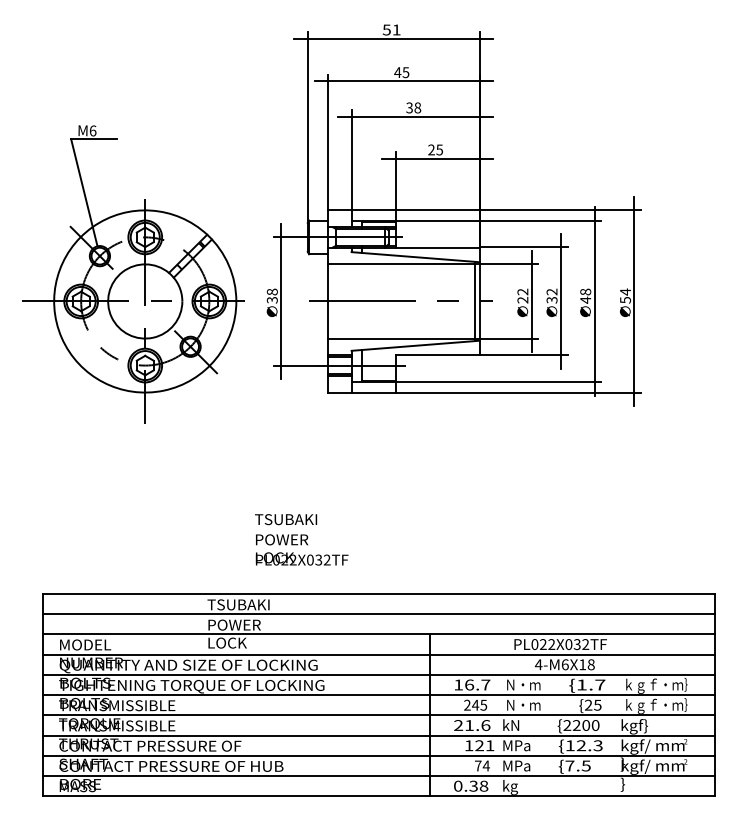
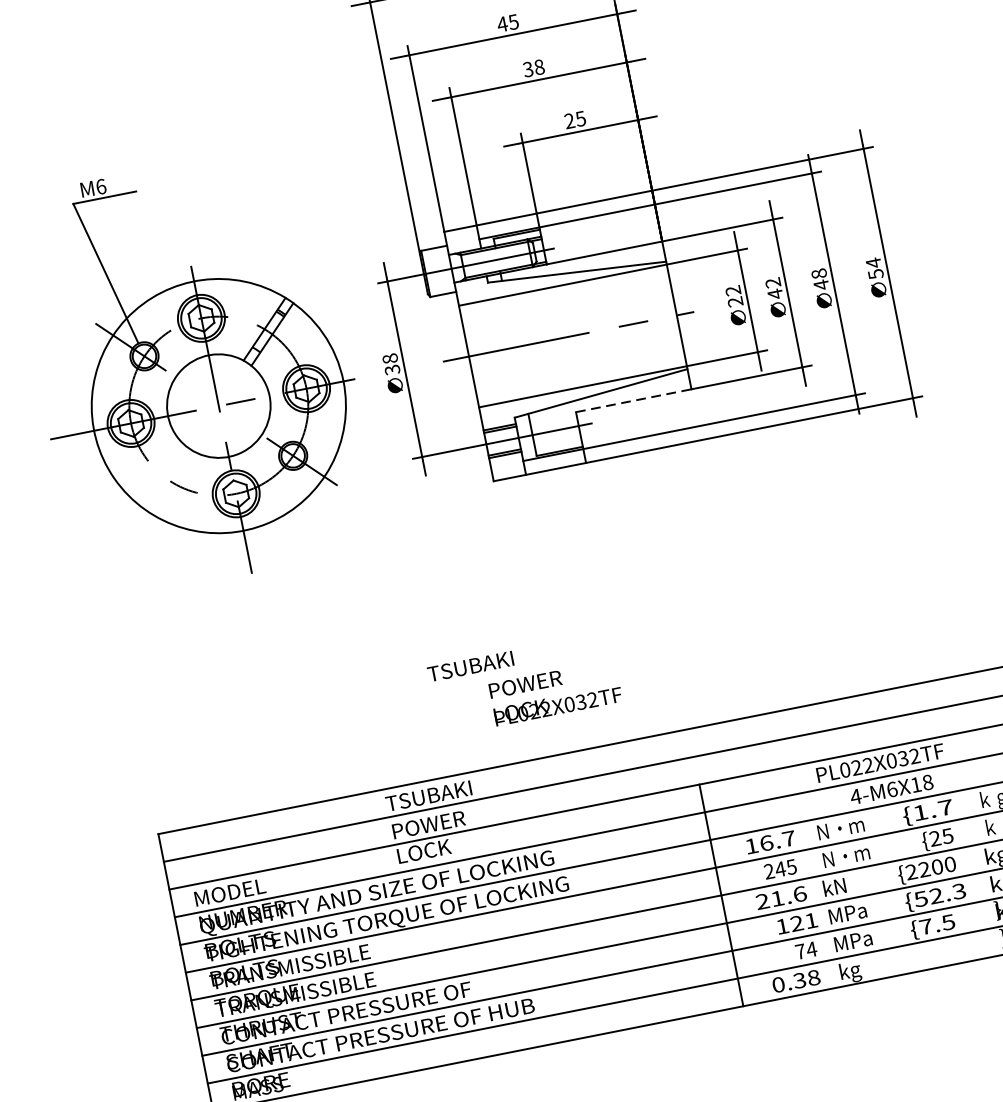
text: (551, 299) -> (774, 293), 32 -> 42
line: (474, 301) -> (669, 316), removed
line: (438, 355) -> (634, 400), solid -> dashed
text: (301, 549) -> (554, 692), moved
text: (569, 745) -> (919, 898), 12.3 -> 52.3

